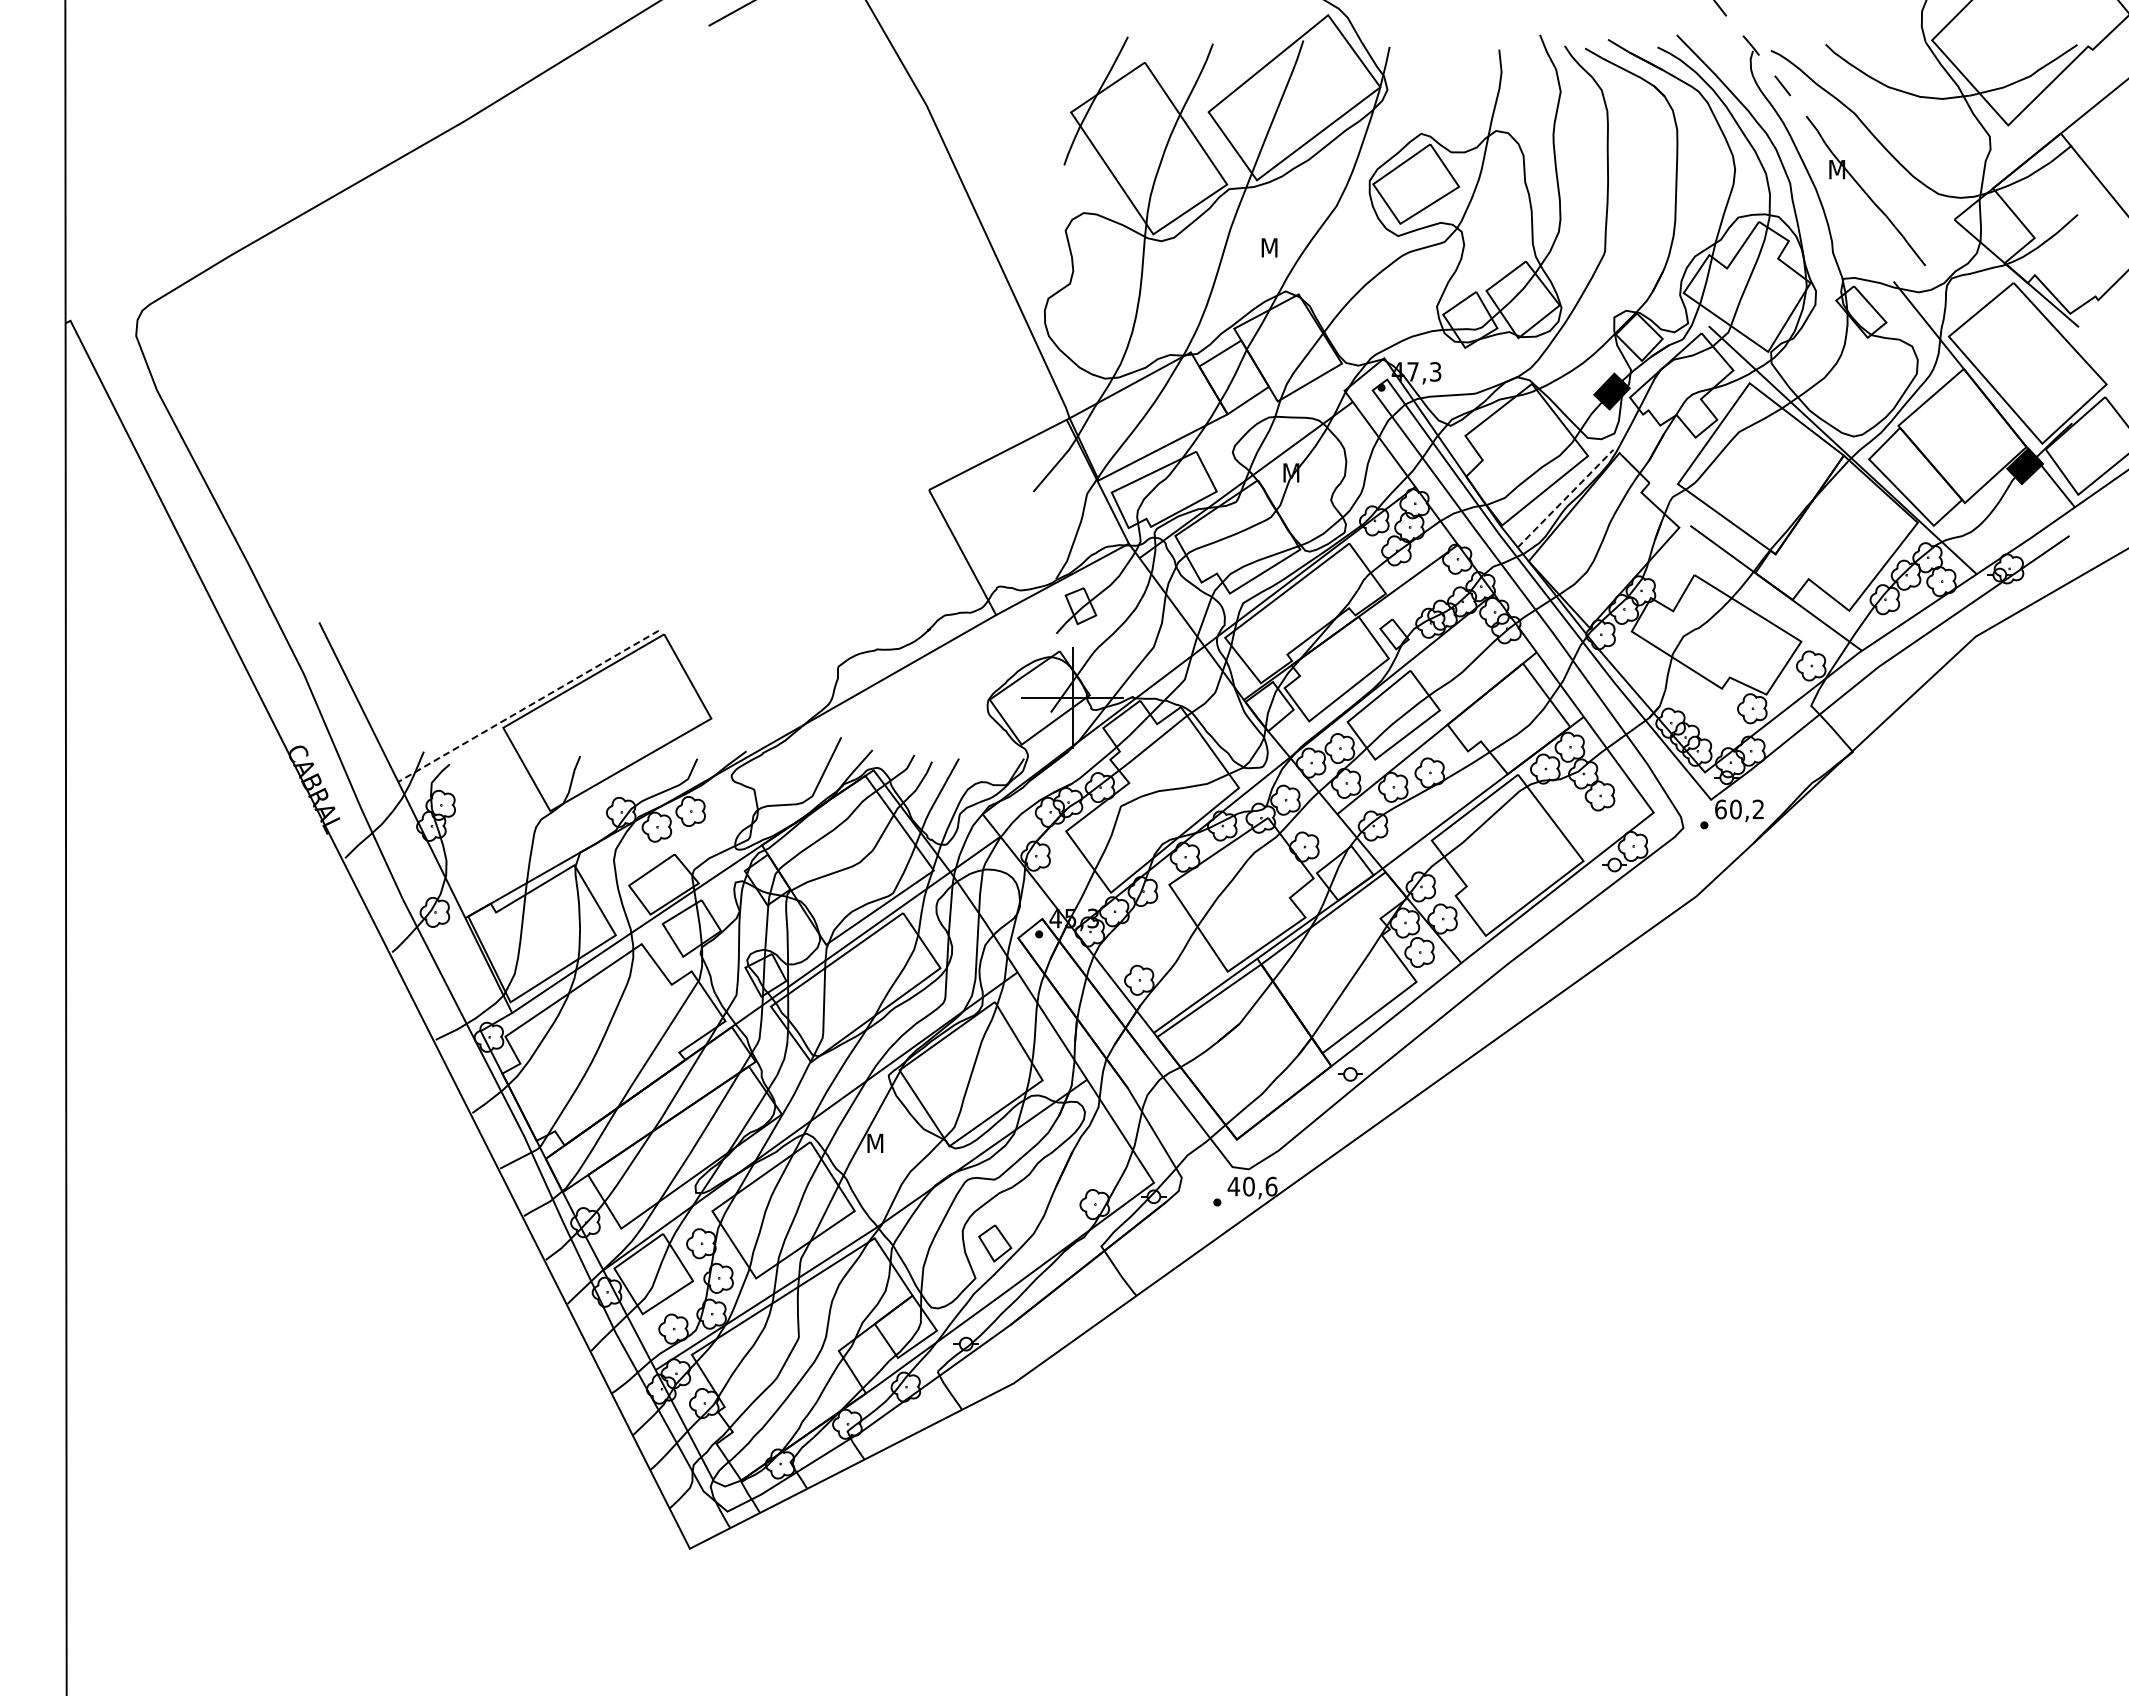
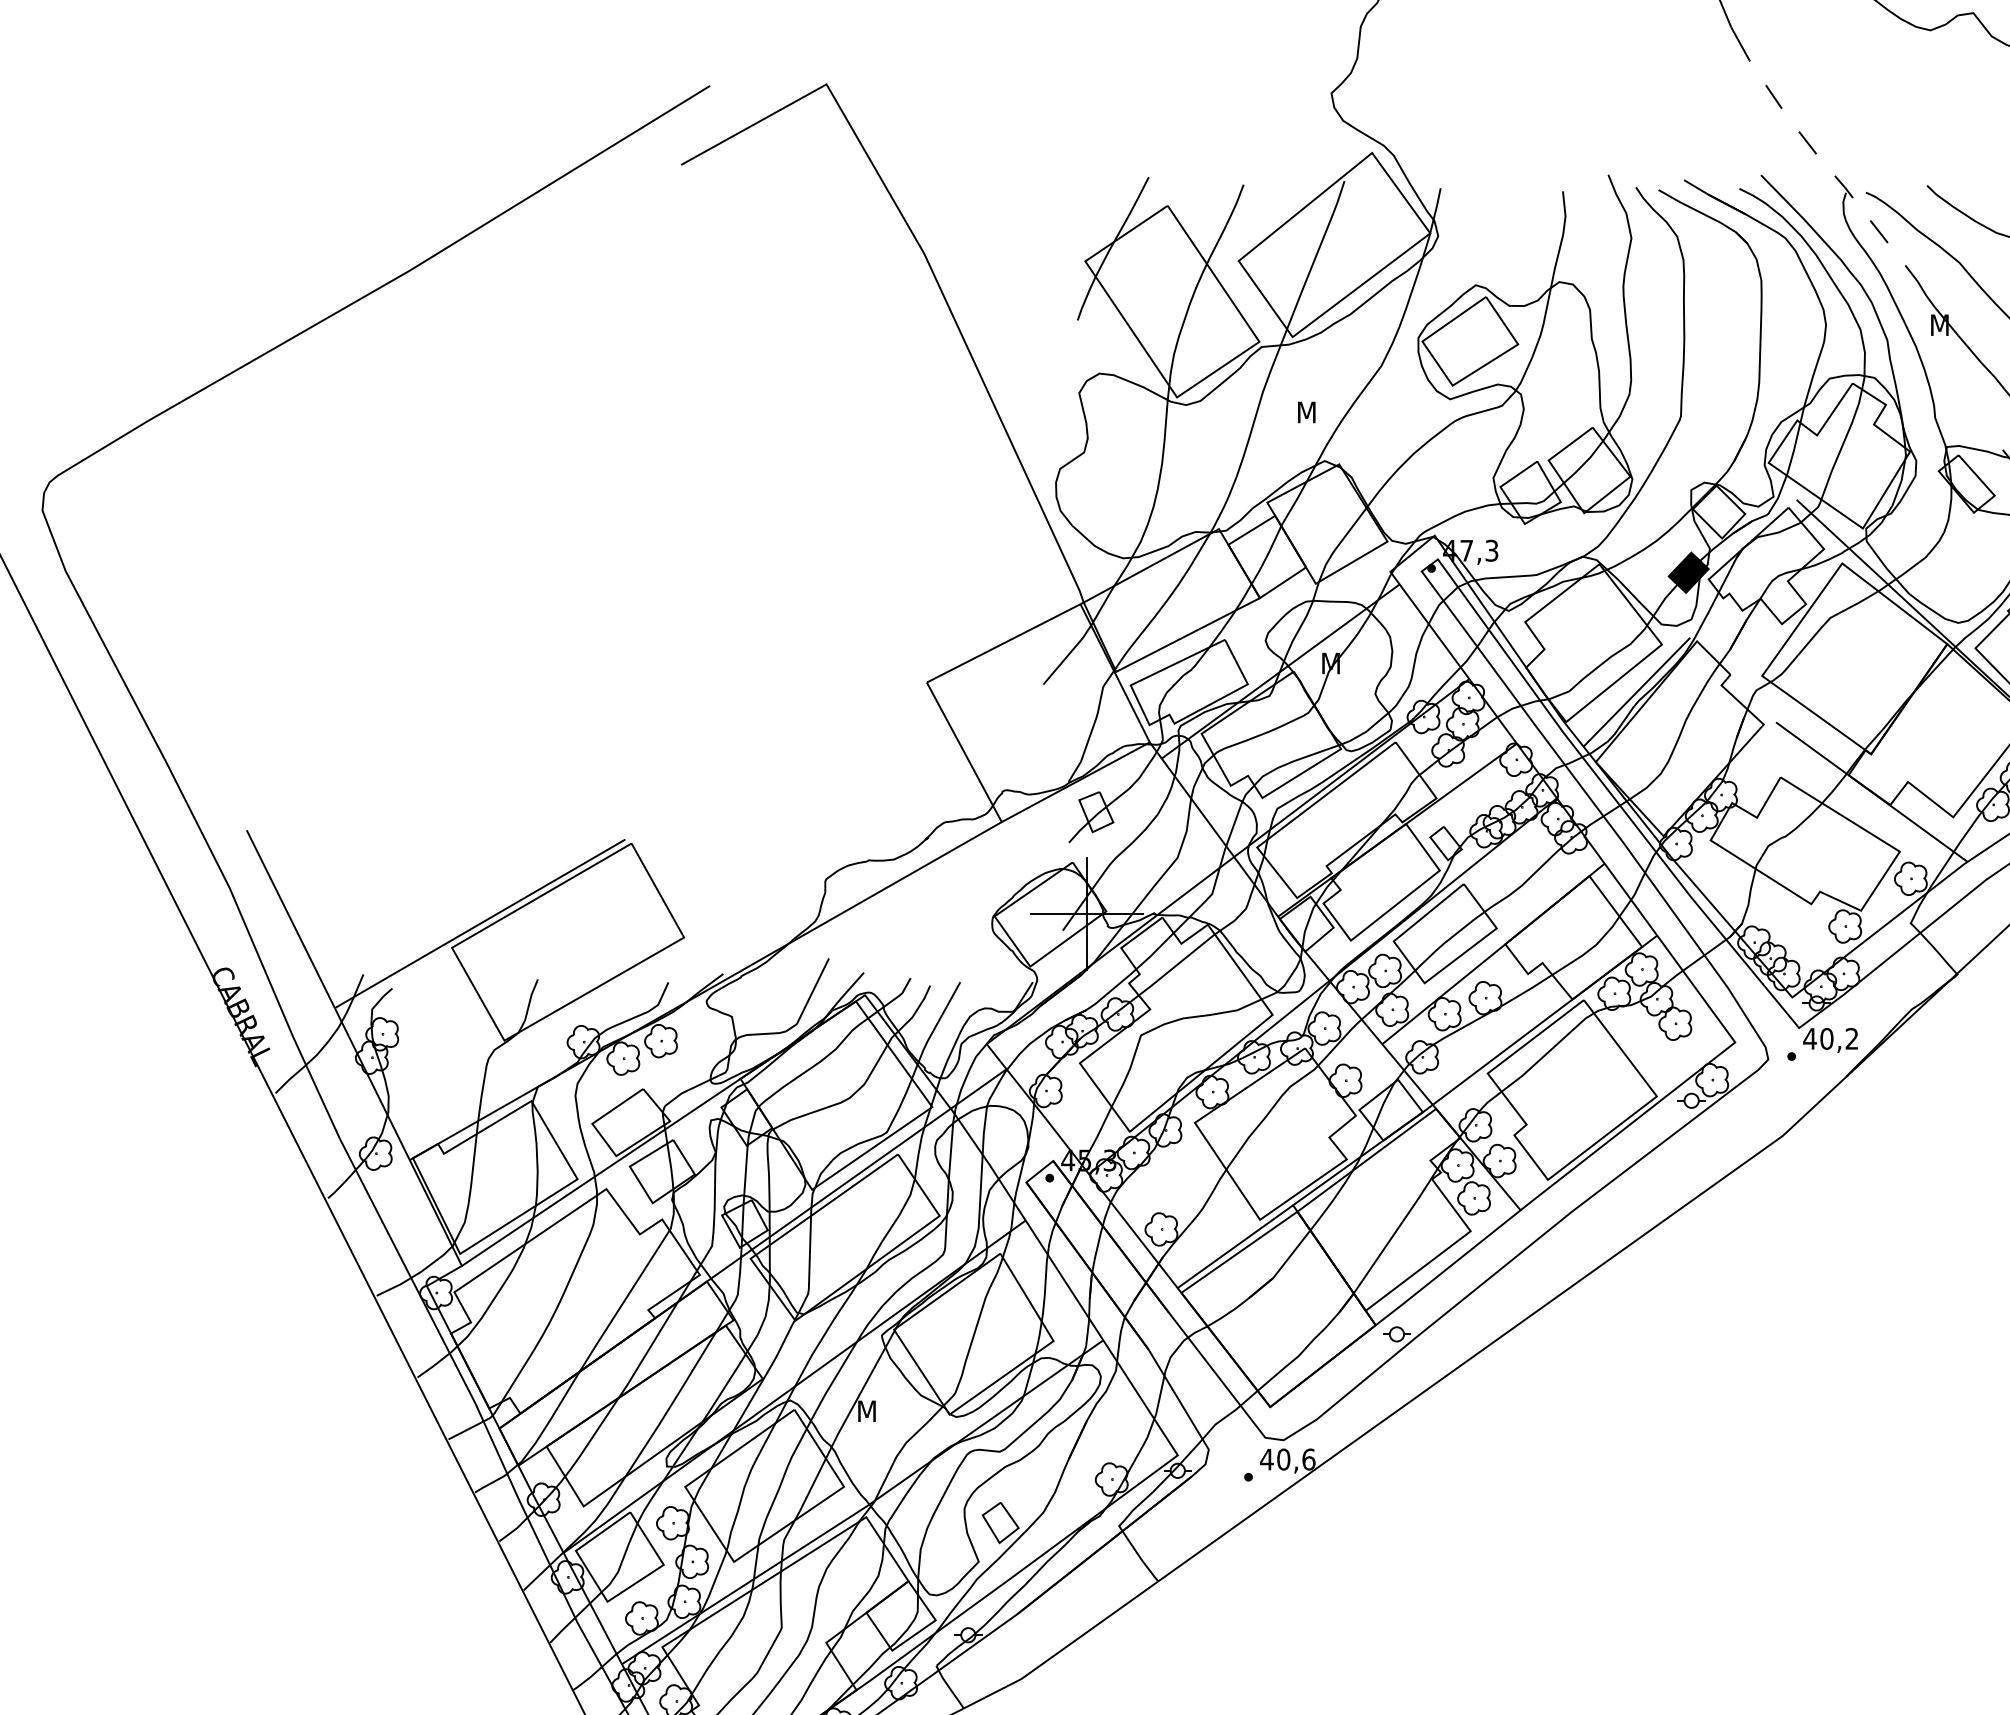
line: (1565, 498) -> (1636, 692), dashed -> solid
line: (528, 706) -> (480, 924), dashed -> solid
text: (1720, 809) -> (1809, 1038), 60,2 -> 40,2

